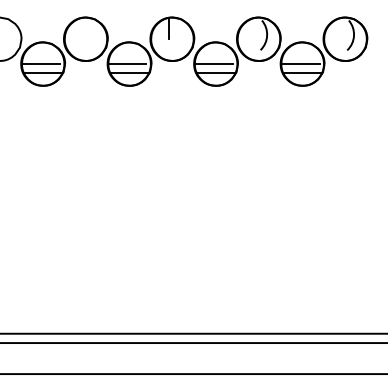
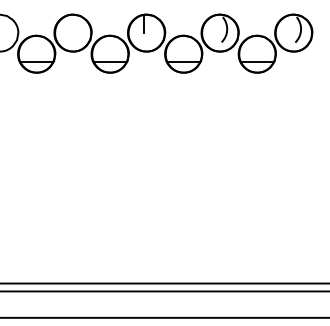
line: (40, 63) -> (34, 53), removed
line: (127, 63) -> (108, 53), removed
line: (213, 63) -> (181, 53), removed
line: (300, 63) -> (255, 53), removed

